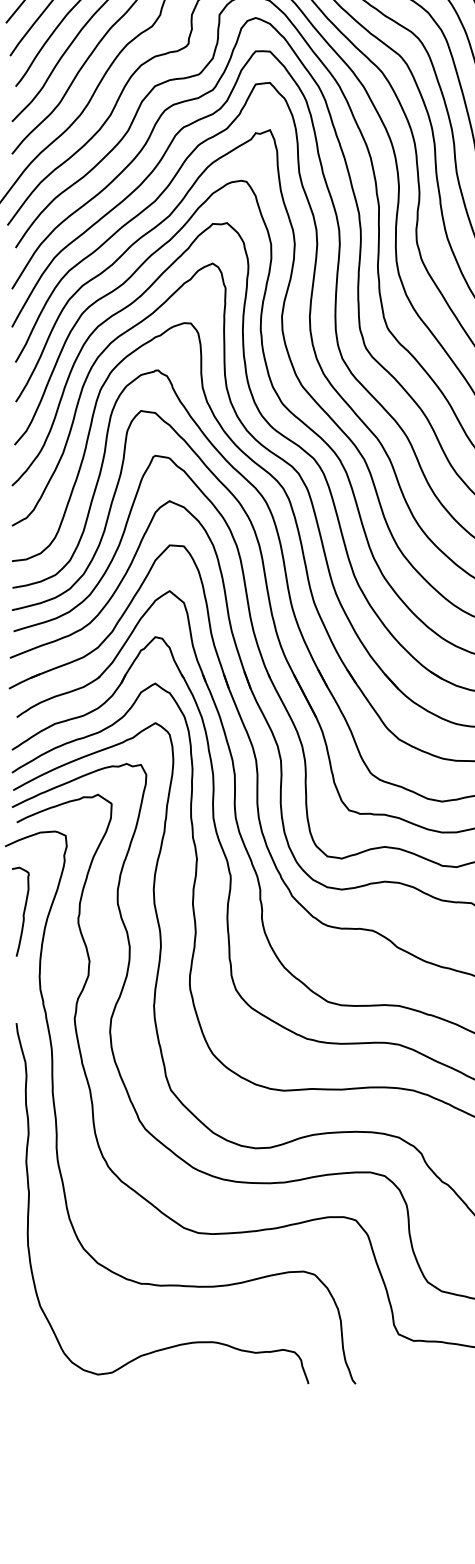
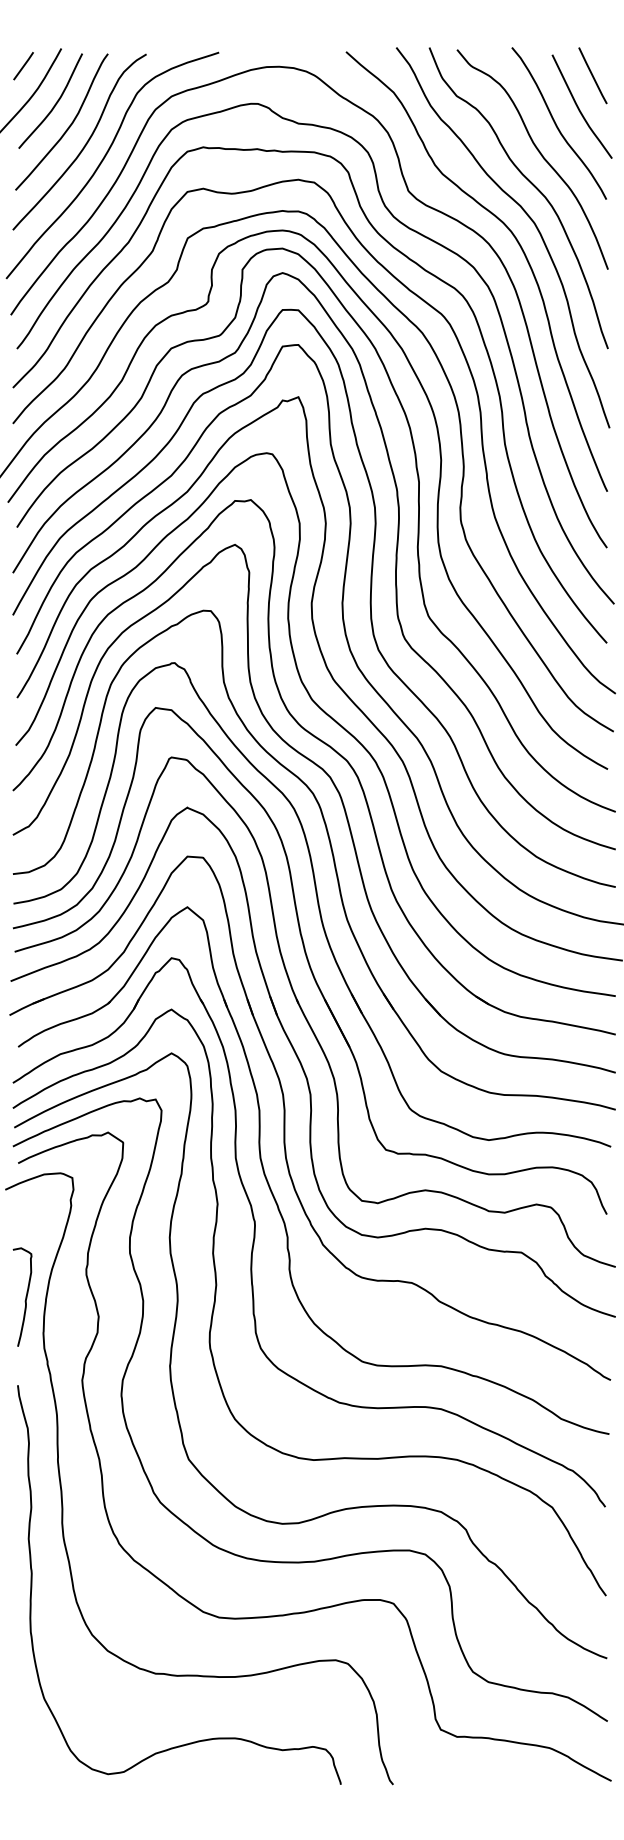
curve: (23, 911) -> (25, 1296), moved

